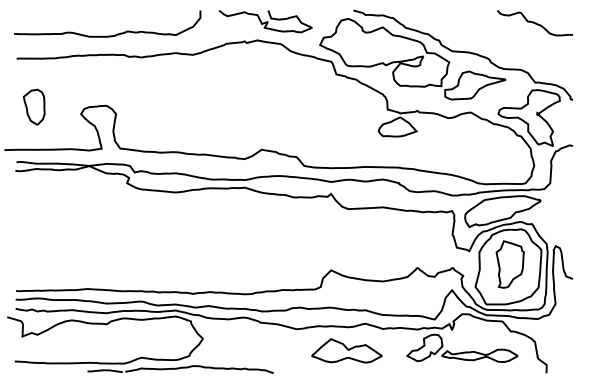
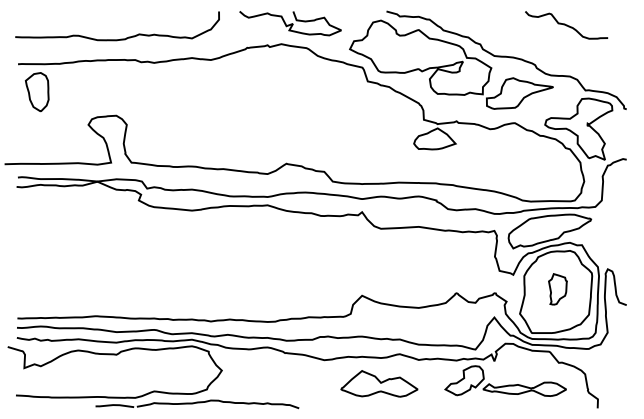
curve: (534, 23) -> (565, 25), moved
part: (33, 106) -> (36, 91), moved
part: (509, 264) -> (557, 289), size x0.6

